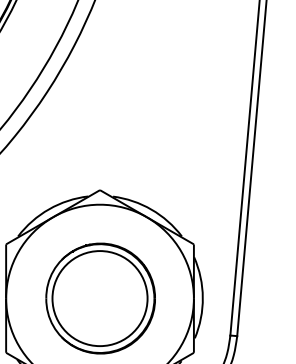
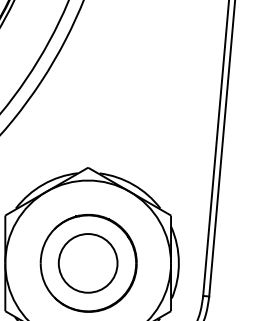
circle: (100, 298) -> (88, 263), size x0.7

